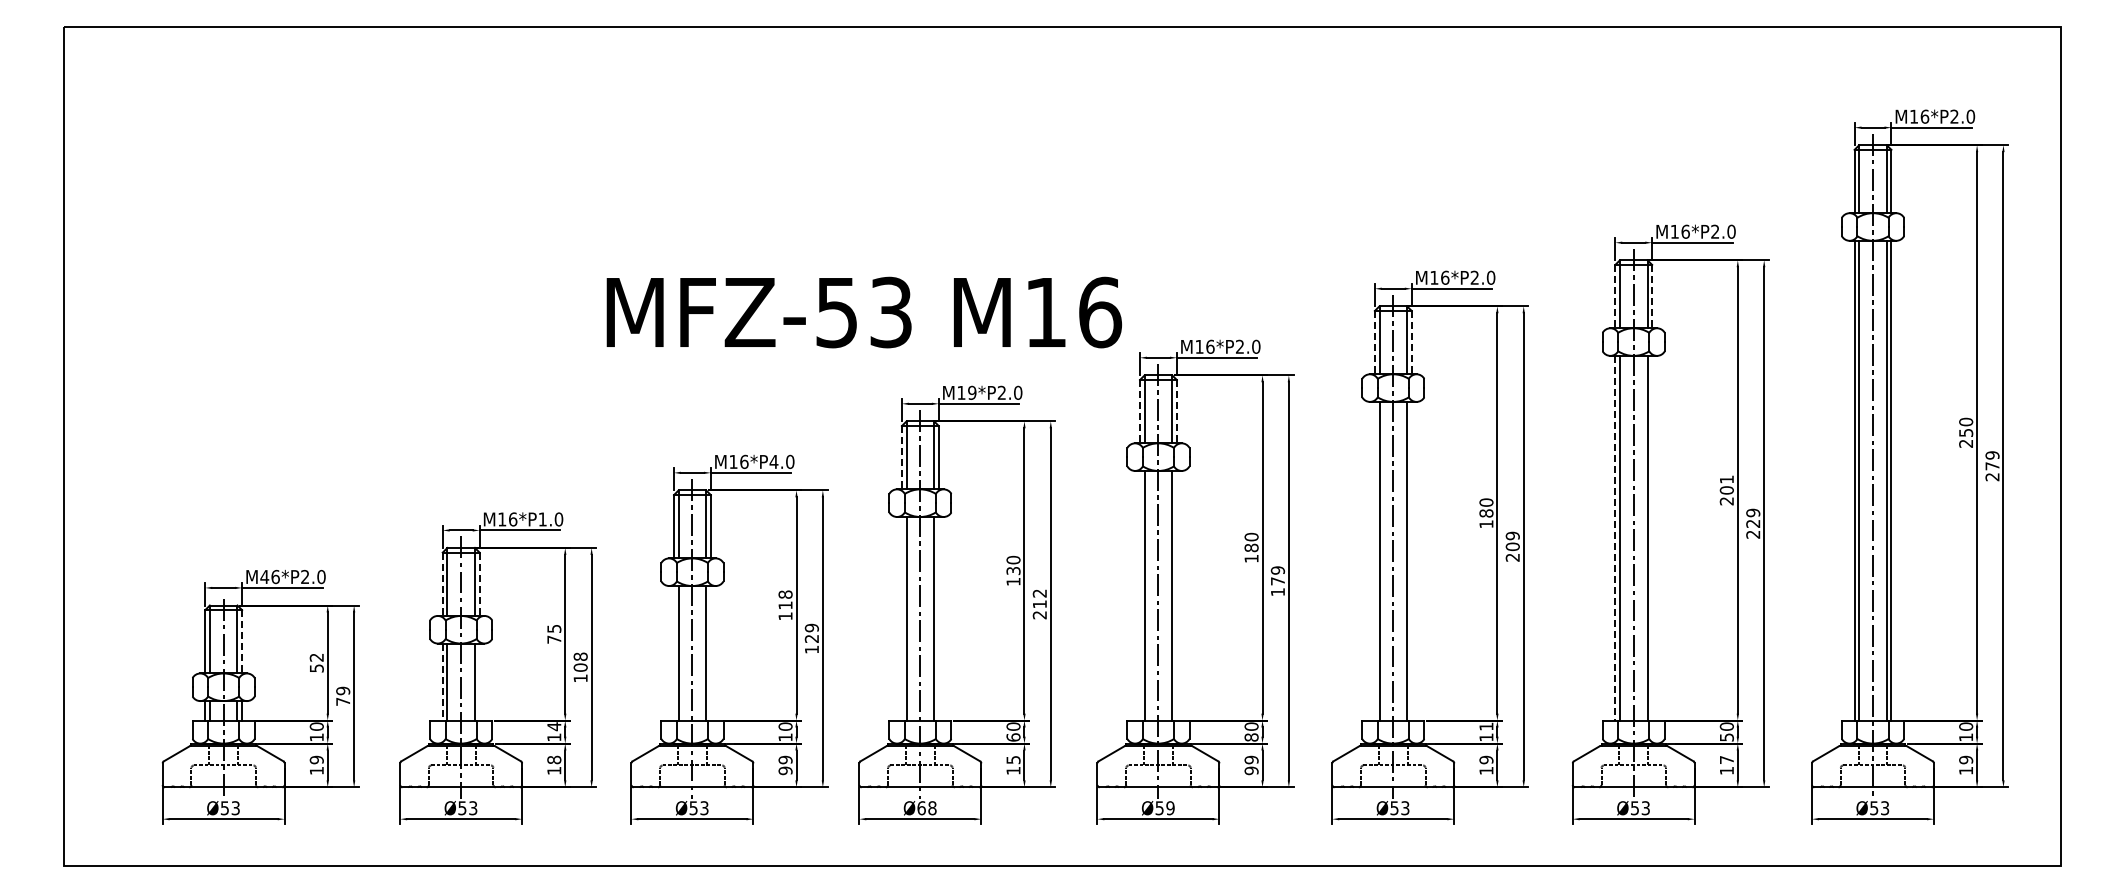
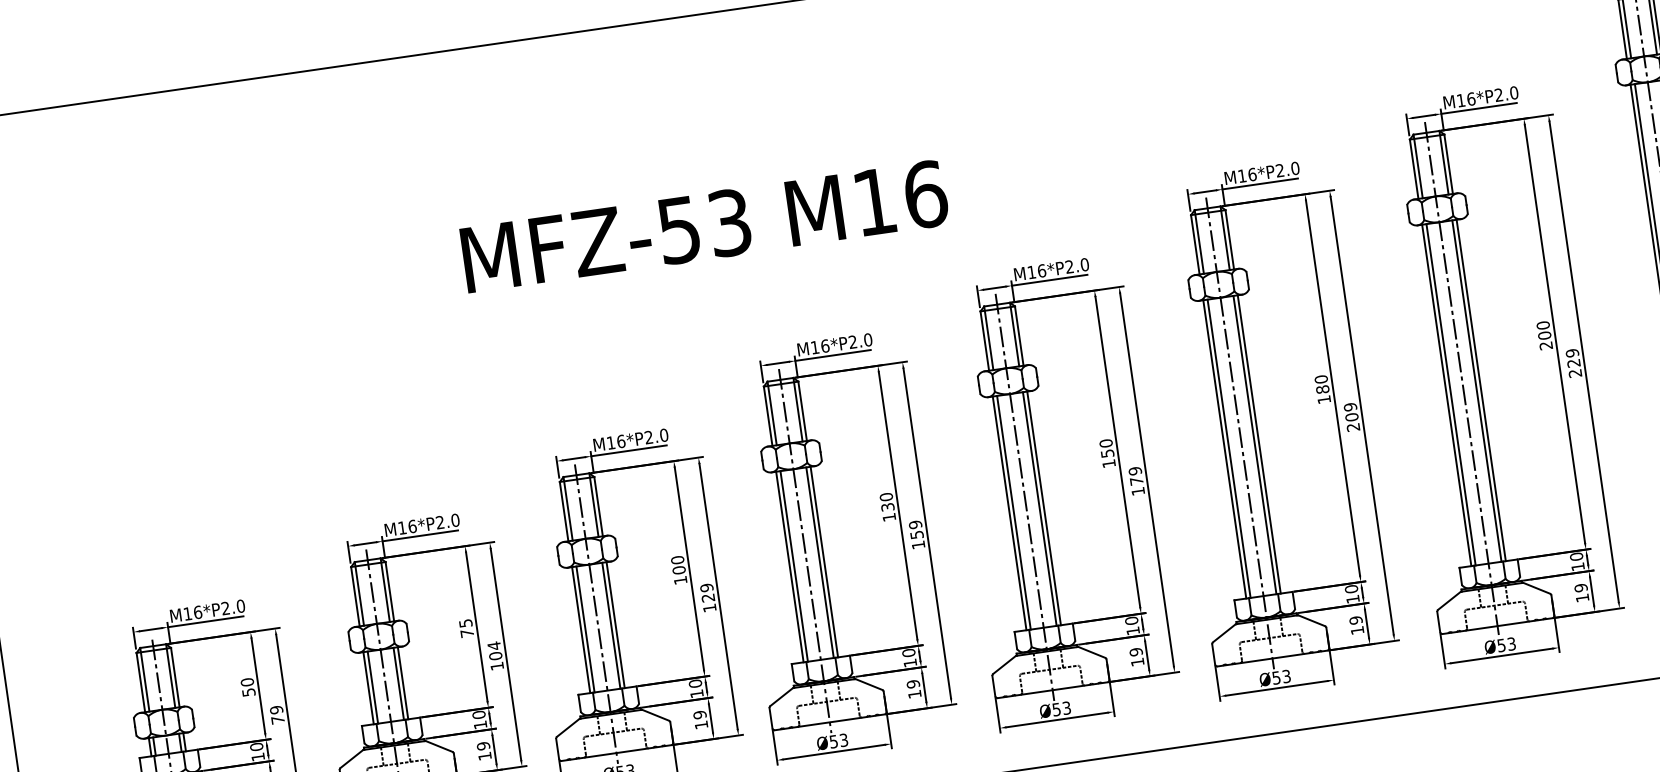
line: (1615, 296) -> (1414, 169), dashed -> solid
line: (1652, 296) -> (1448, 164), dashed -> solid
text: (863, 312) -> (704, 226), moved
line: (1374, 342) -> (1194, 244), dashed -> solid
line: (1411, 342) -> (1229, 239), dashed -> solid
text: (972, 392) -> (825, 345), M19*P2.0 -> M16*P2.0
line: (1140, 411) -> (985, 340), dashed -> solid
line: (1176, 411) -> (1018, 336), dashed -> solid
line: (901, 457) -> (767, 416), dashed -> solid
text: (773, 461) -> (648, 437), M16*P4.0 -> M16*P2.0
text: (1726, 479) -> (1542, 325), 201 -> 200
text: (542, 519) -> (440, 522), M16*P1.0 -> M16*P2.0
line: (1652, 537) -> (1481, 389), added
line: (1615, 538) -> (1446, 395), dashed -> solid
text: (1251, 547) -> (1107, 453), 180 -> 150
line: (1374, 560) -> (1224, 448), added
line: (1411, 560) -> (1258, 443), added
text: (264, 576) -> (187, 613), M46*P2.0 -> M16*P2.0
line: (442, 584) -> (355, 596), dashed -> solid
line: (479, 584) -> (389, 591), dashed -> solid
line: (1140, 595) -> (1010, 513), added
line: (1176, 595) -> (1043, 508), added
text: (785, 599) -> (678, 564), 118 -> 100
text: (1039, 604) -> (916, 535), 212 -> 159
line: (901, 618) -> (789, 566), added
line: (938, 618) -> (824, 561), added
line: (242, 641) -> (175, 677), dashed -> solid
line: (674, 653) -> (581, 630), added
line: (710, 653) -> (615, 625), added
text: (580, 656) -> (494, 645), 108 -> 104
text: (316, 657) -> (247, 682), 52 -> 50
line: (479, 681) -> (402, 682), added
line: (442, 682) -> (368, 688), dashed -> solid
text: (554, 726) -> (479, 714), 14 -> 10
text: (1486, 726) -> (1351, 589), 11 -> 10
text: (1013, 737) -> (910, 663), 60 -> 10
text: (1251, 737) -> (1133, 631), 80 -> 10
text: (1726, 737) -> (1577, 566), 50 -> 10
text: (554, 759) -> (483, 745), 18 -> 19
text: (1013, 759) -> (913, 683), 15 -> 19
text: (1726, 759) -> (1580, 587), 17 -> 19
text: (785, 770) -> (701, 724), 99 -> 19
text: (1251, 770) -> (1137, 661), 99 -> 19
text: (926, 808) -> (838, 741), Ø68 -> Ø53
text: (1170, 808) -> (1066, 708), Ø59 -> Ø53

